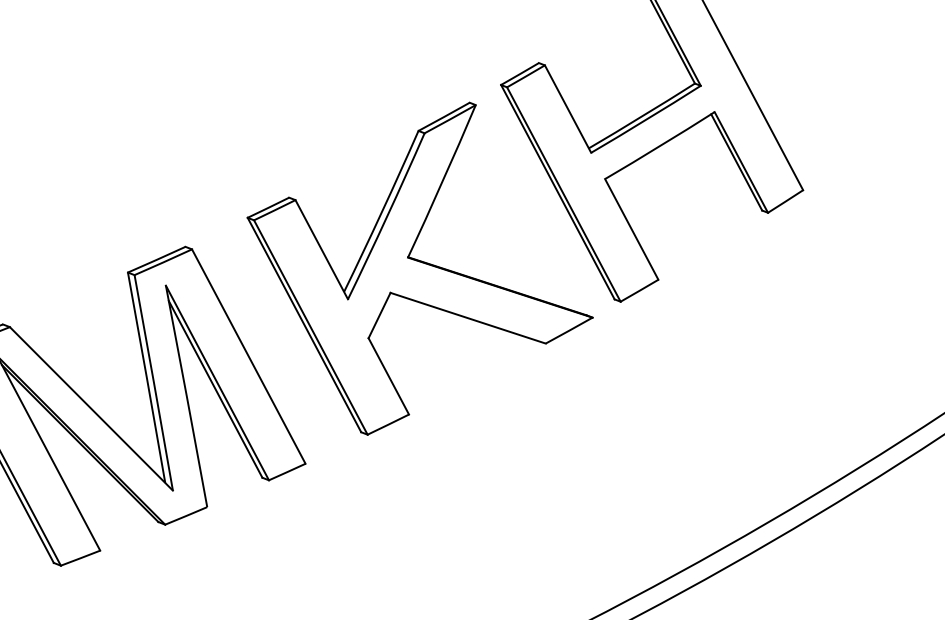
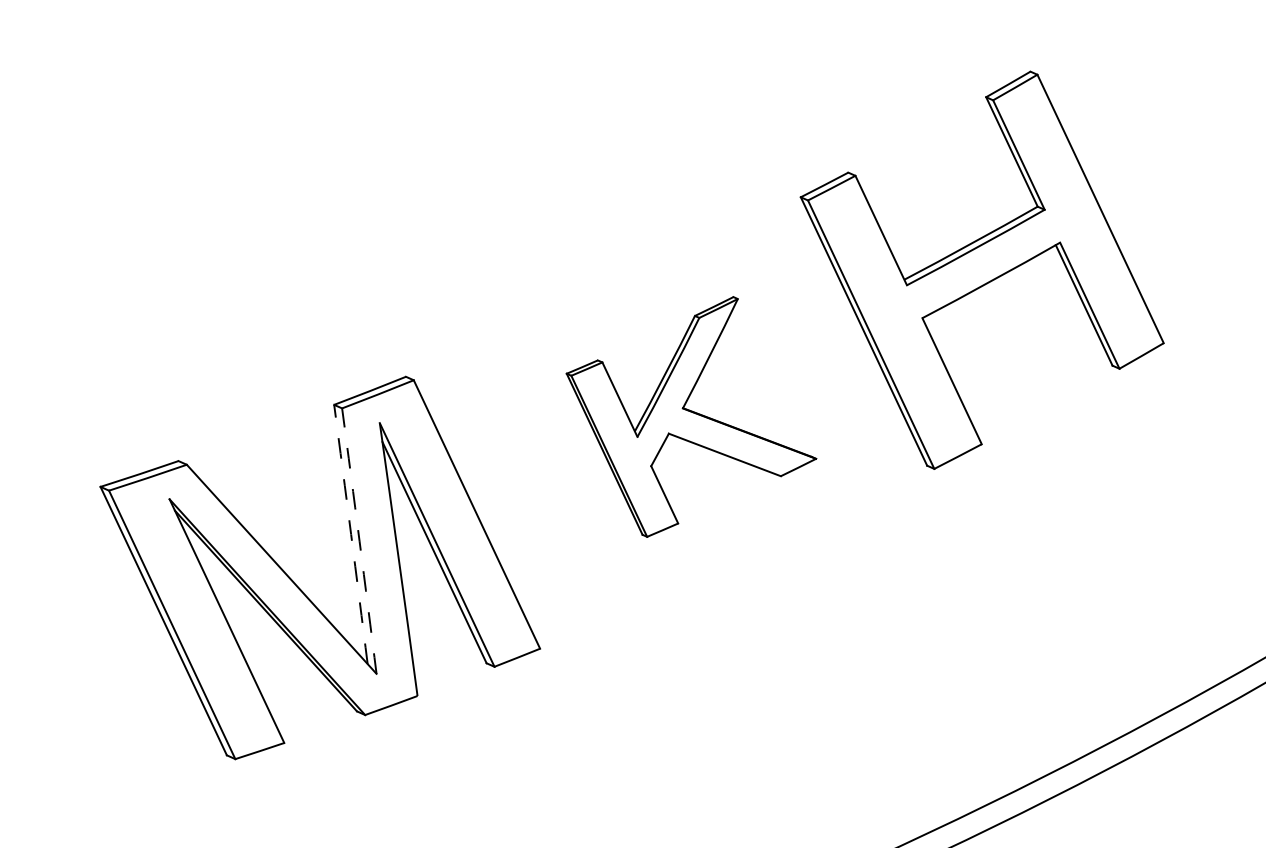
part: (420, 268) -> (691, 416), size x0.6
arc: (147, 377) -> (351, 534), solid -> dashed
arc: (153, 383) -> (359, 541), solid -> dashed

